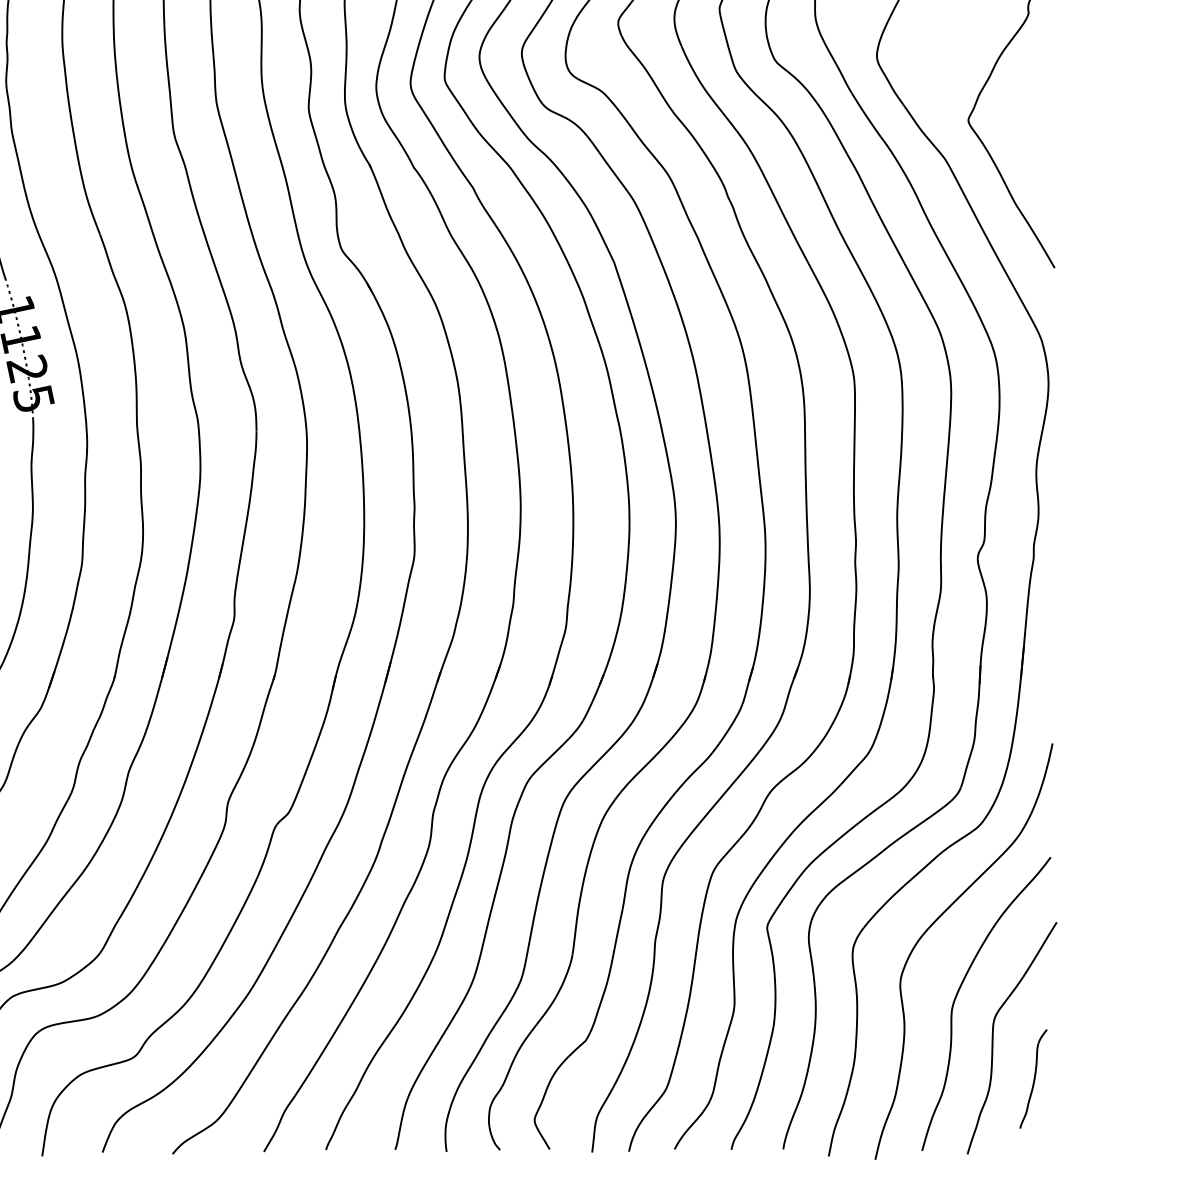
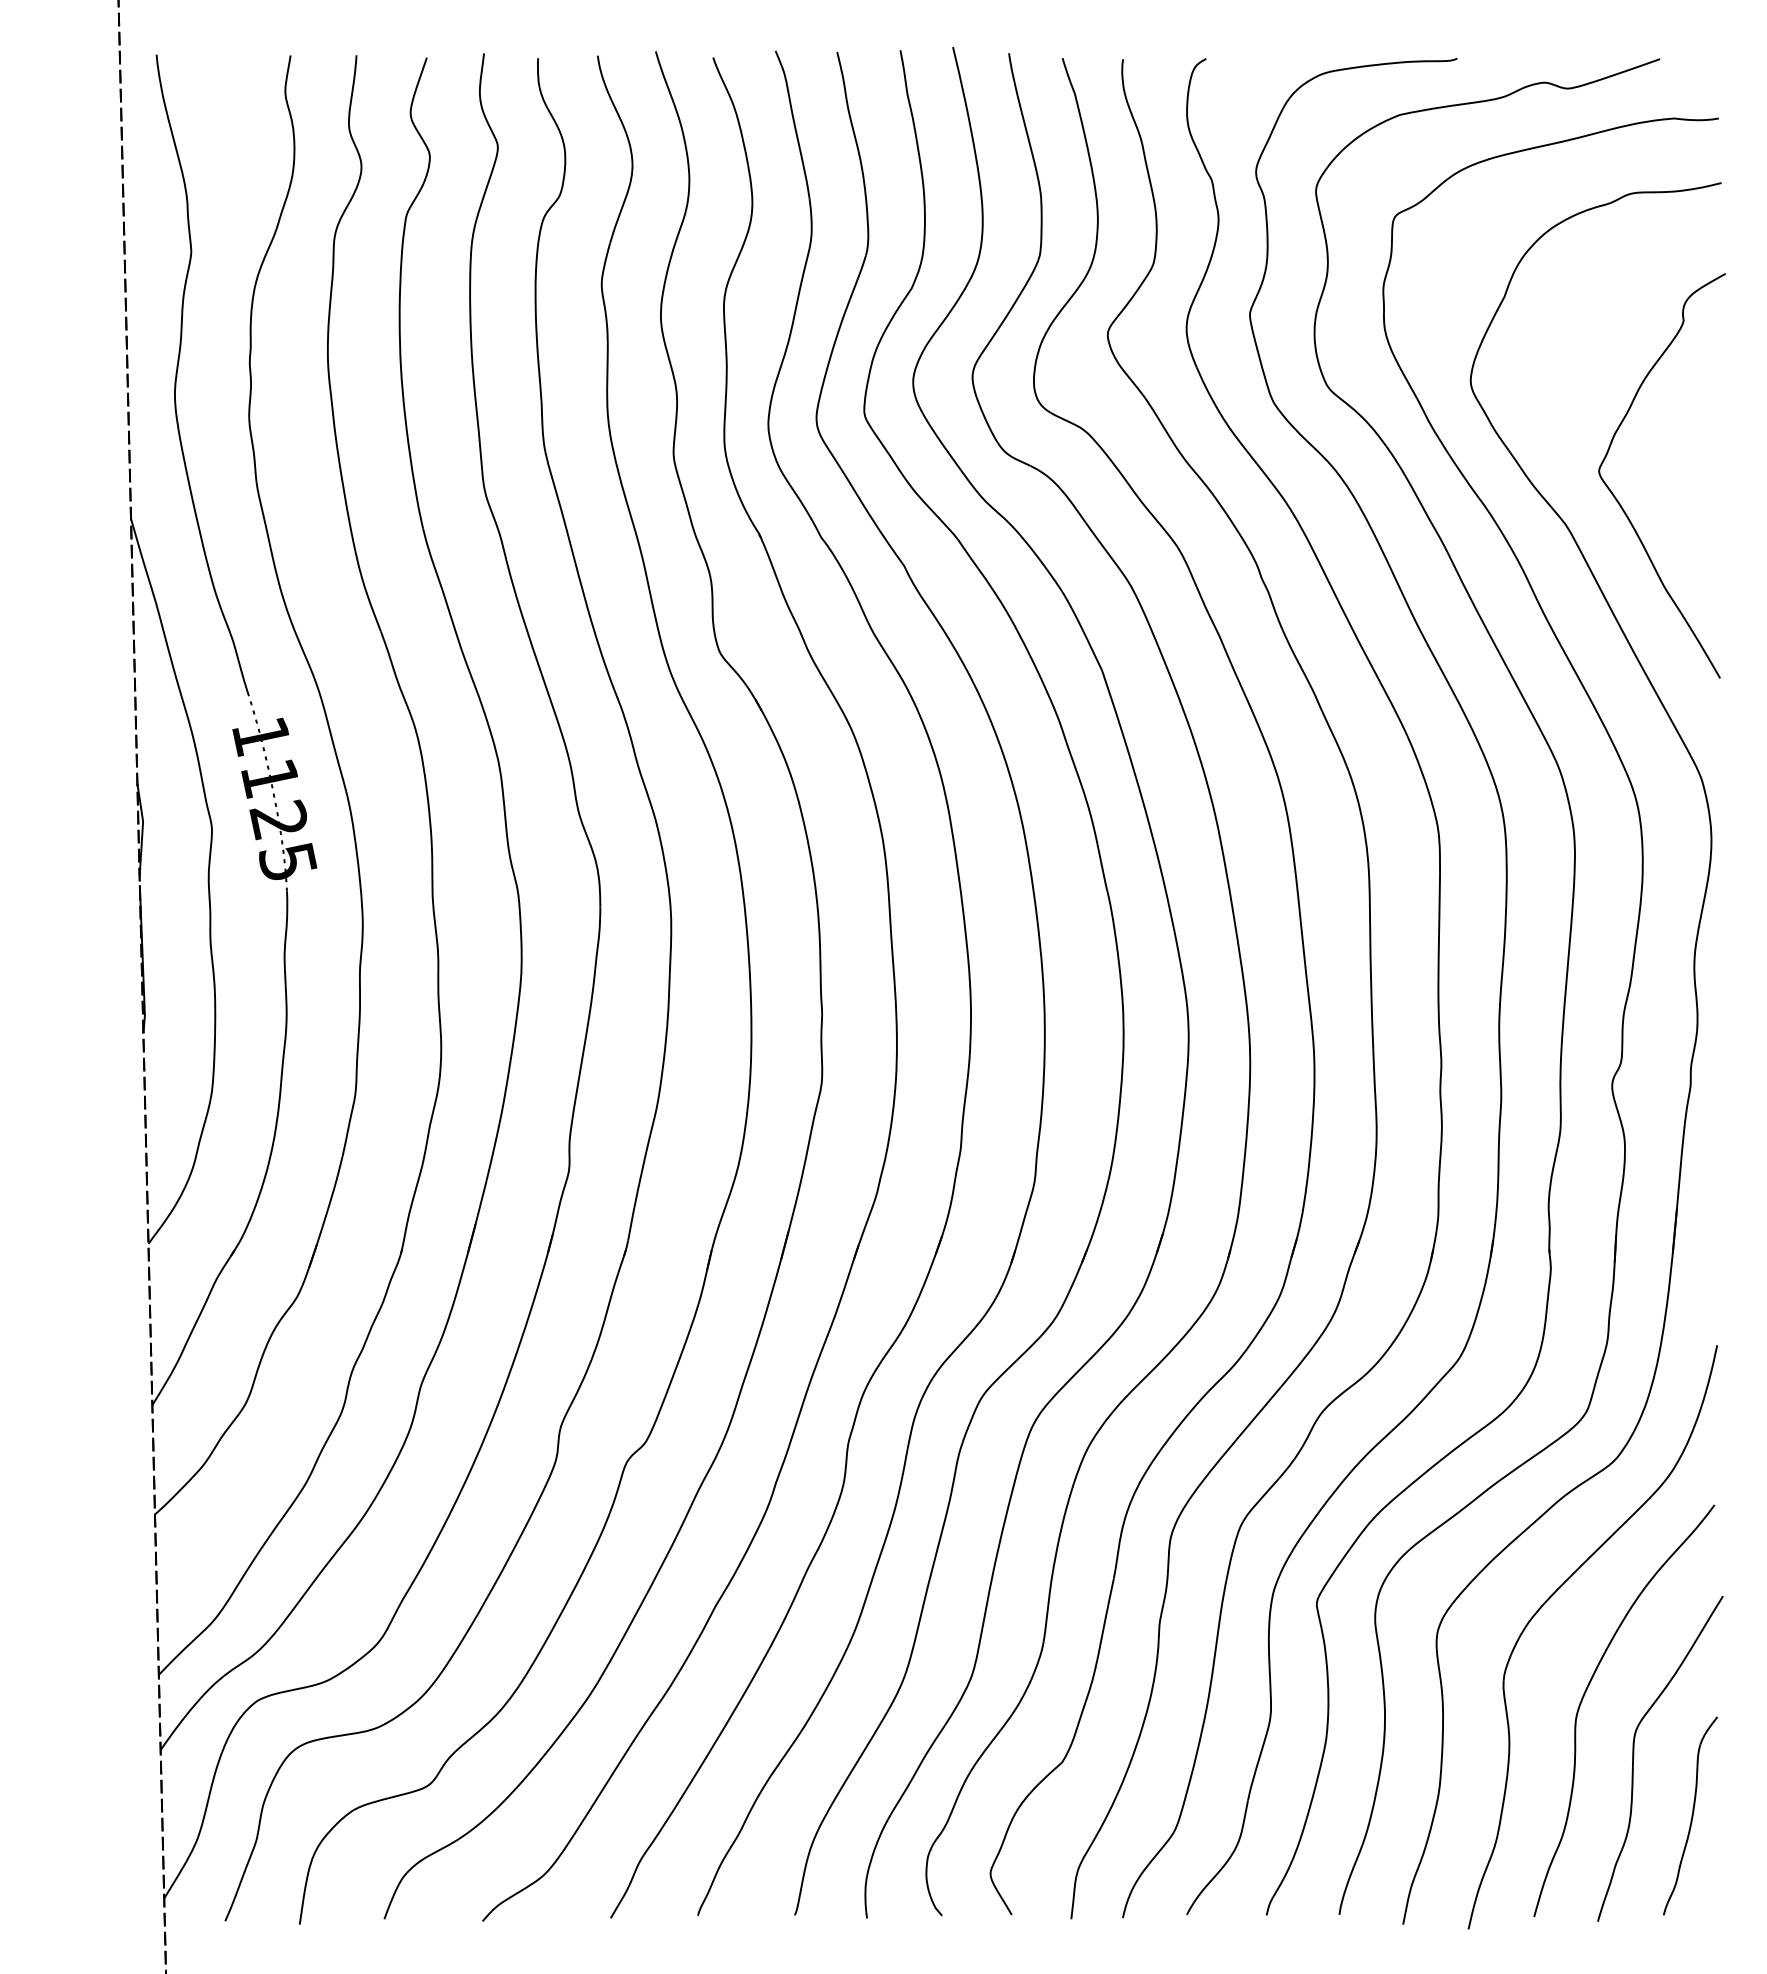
part: (1033, 1078) -> (1690, 1815), size x1.43

